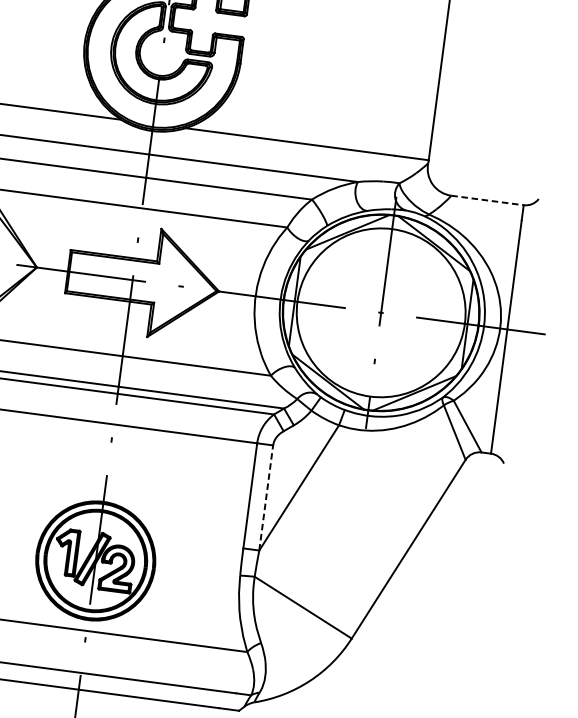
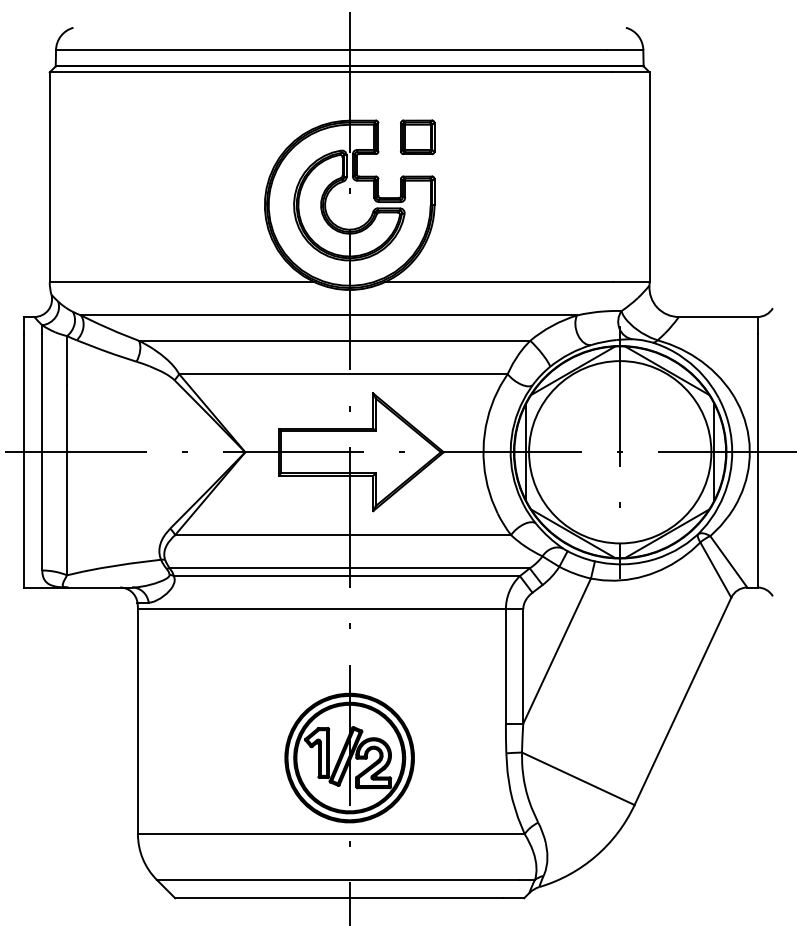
line: (487, 200) -> (718, 317), dashed -> solid
line: (266, 497) -> (523, 666), dashed -> solid

